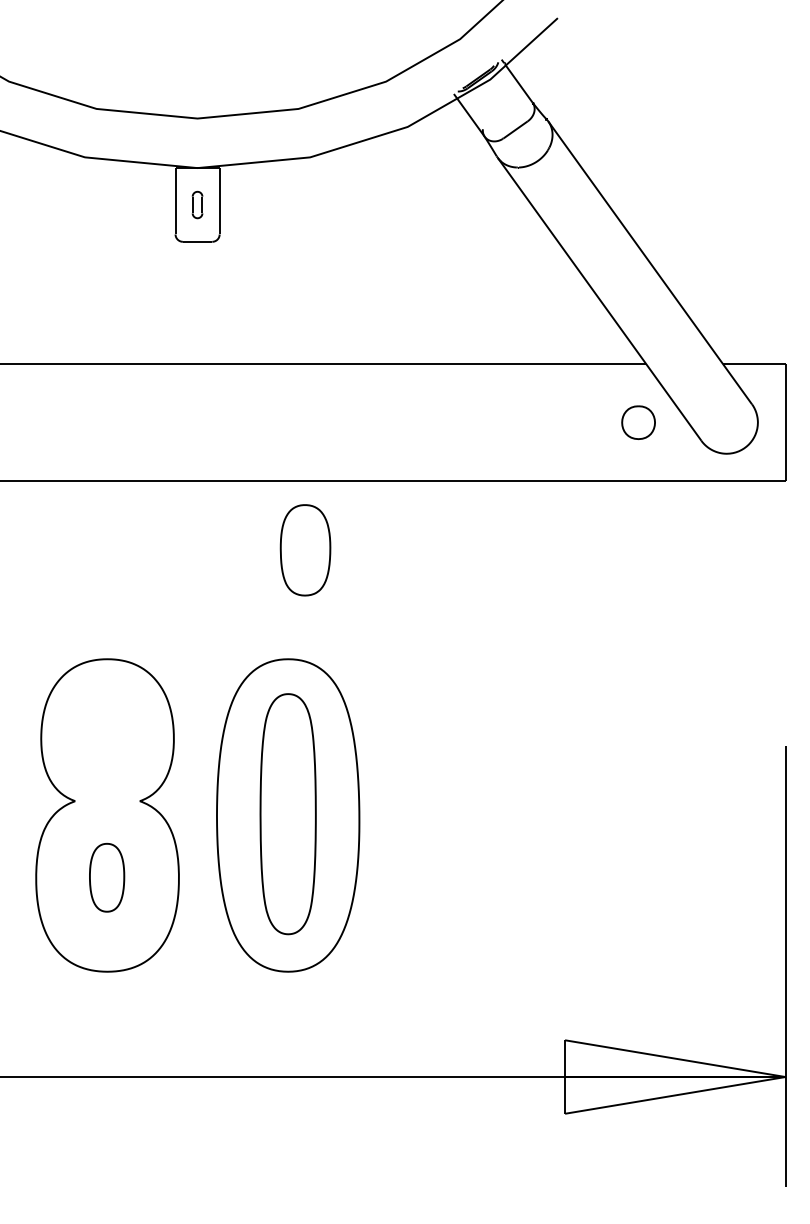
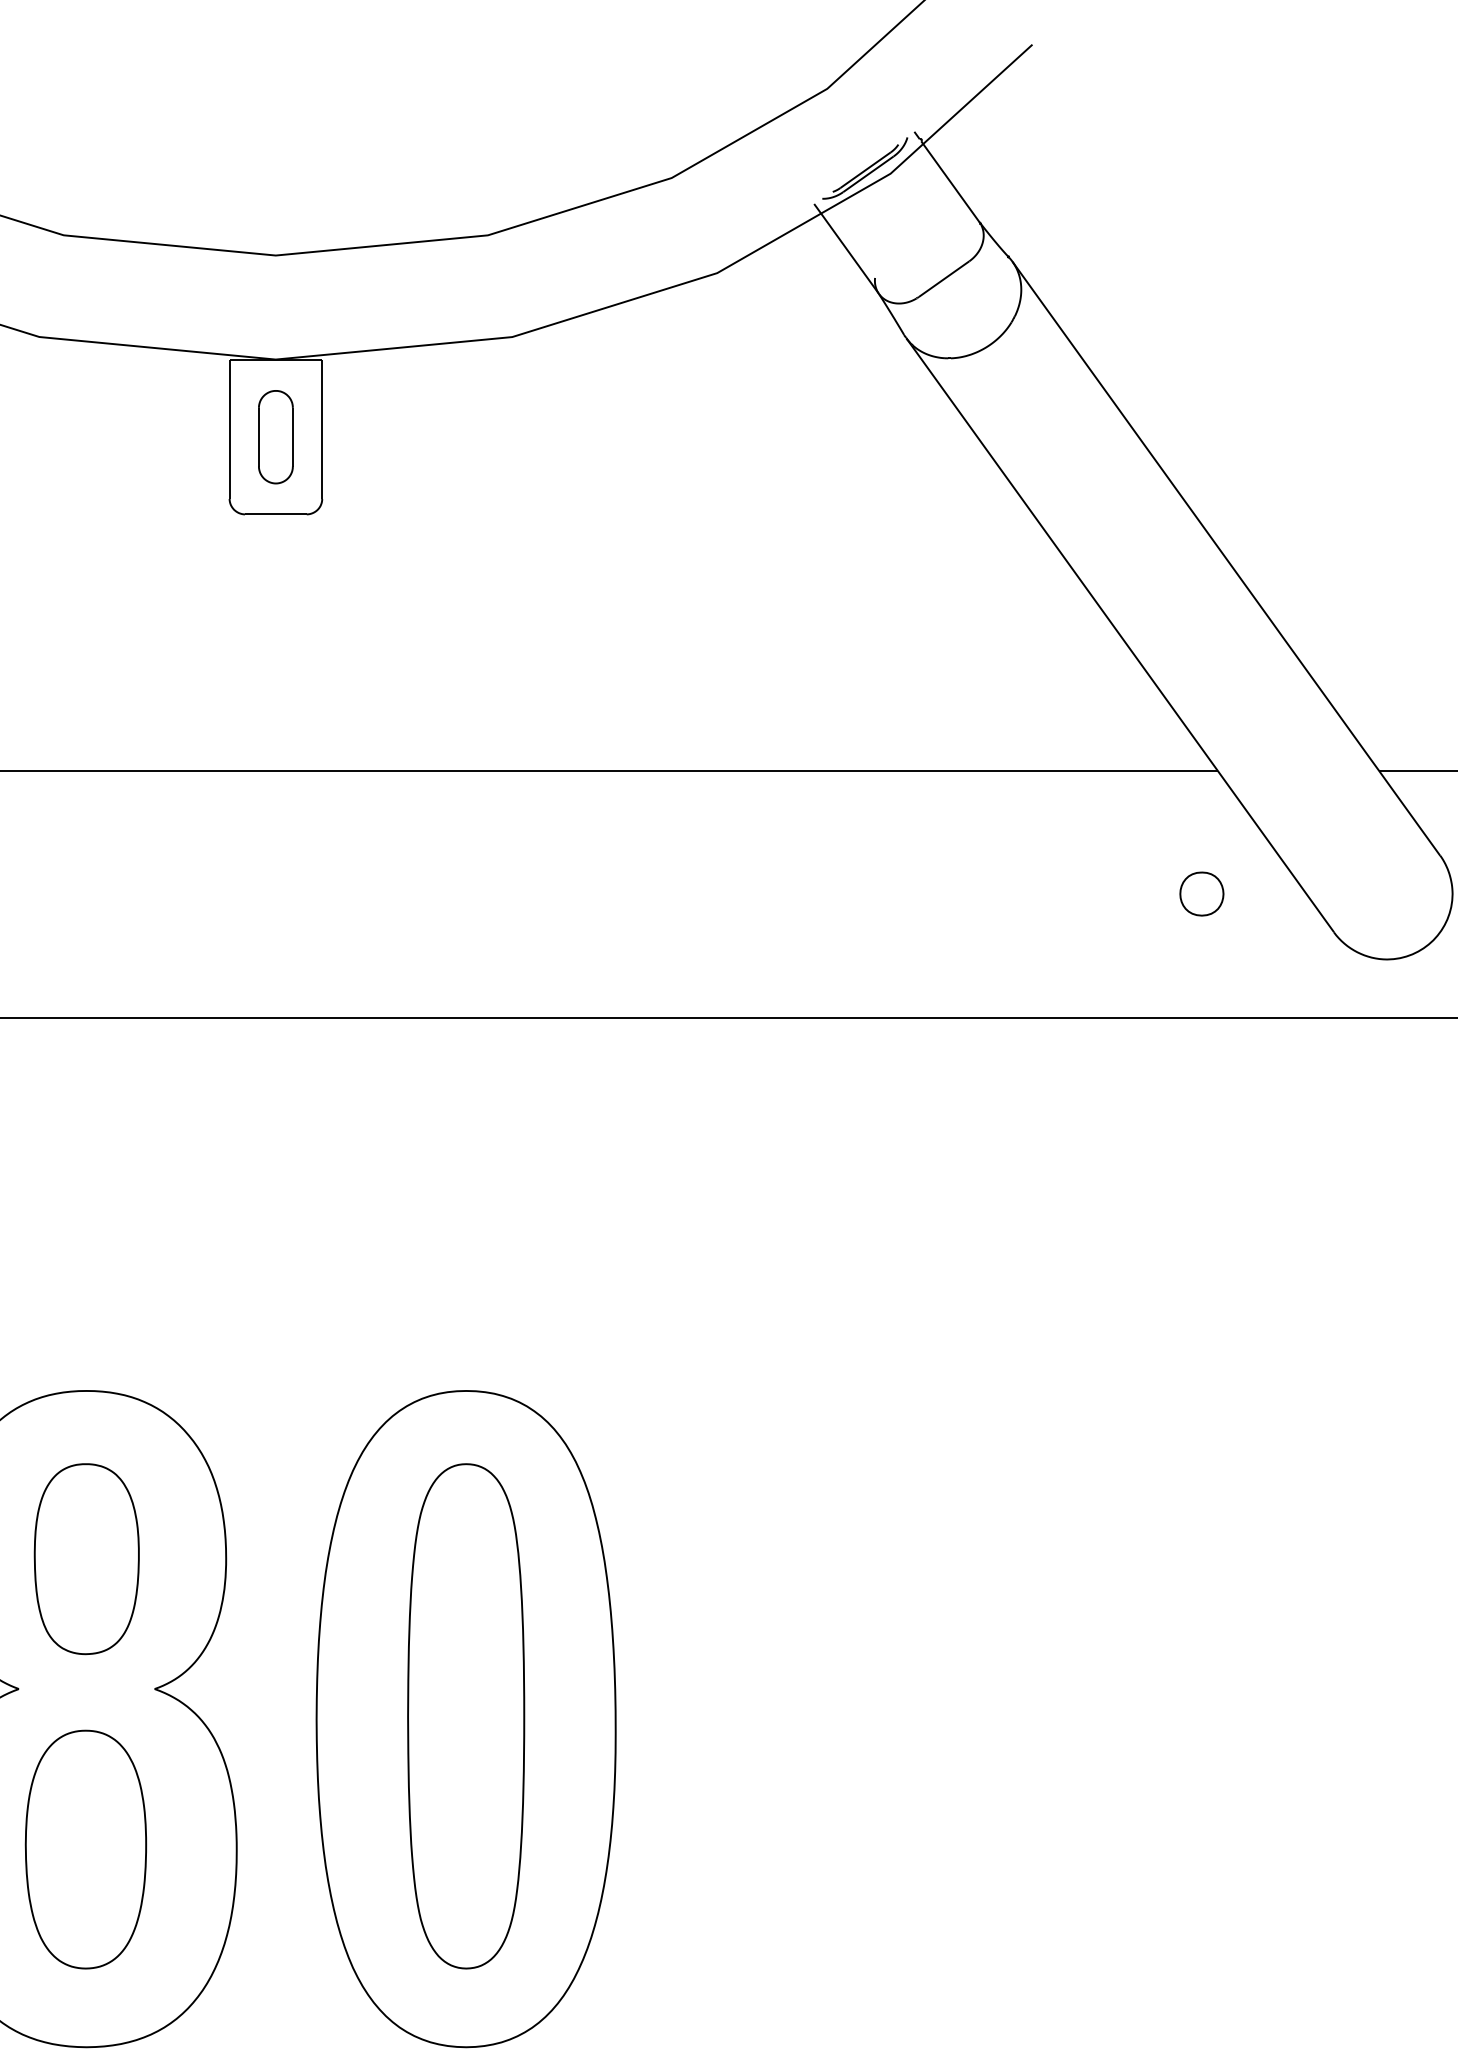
part: (197, 204) -> (275, 435), size x1.67
part: (638, 422) -> (1201, 893), size x0.62
part: (305, 550) -> (86, 1559), moved
part: (106, 877) -> (84, 1849), size x1.67

